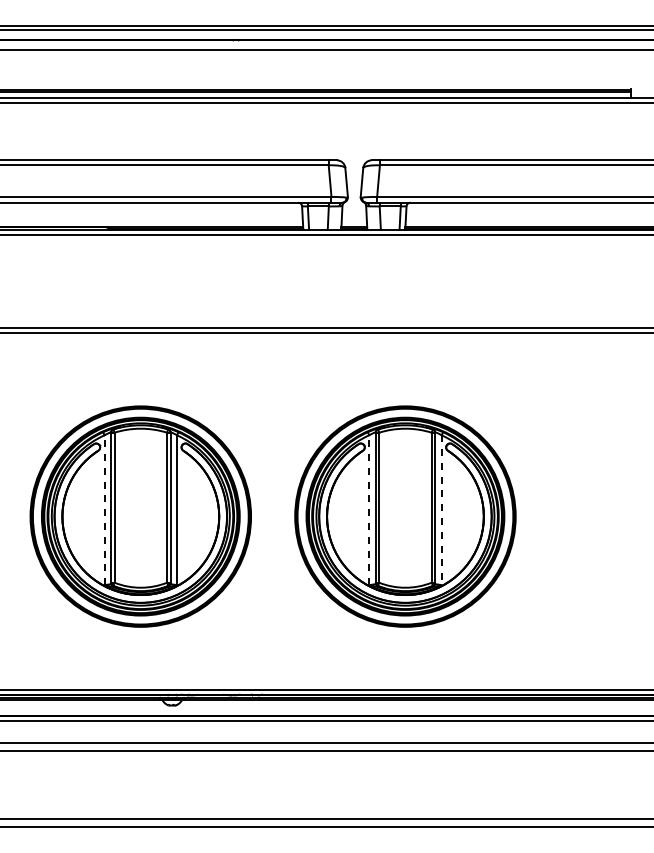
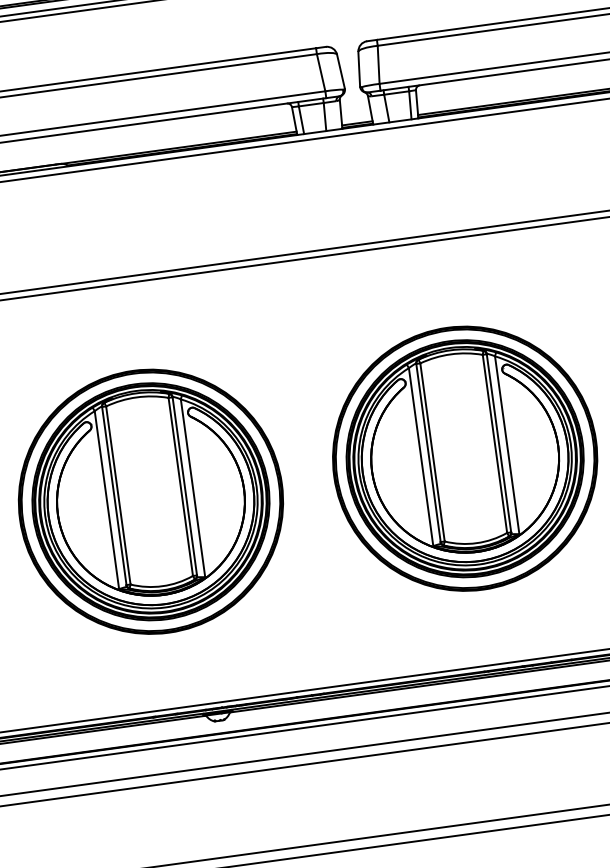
line: (104, 510) -> (106, 500), dashed -> solid
line: (369, 510) -> (421, 457), dashed -> solid
line: (441, 510) -> (506, 445), dashed -> solid

